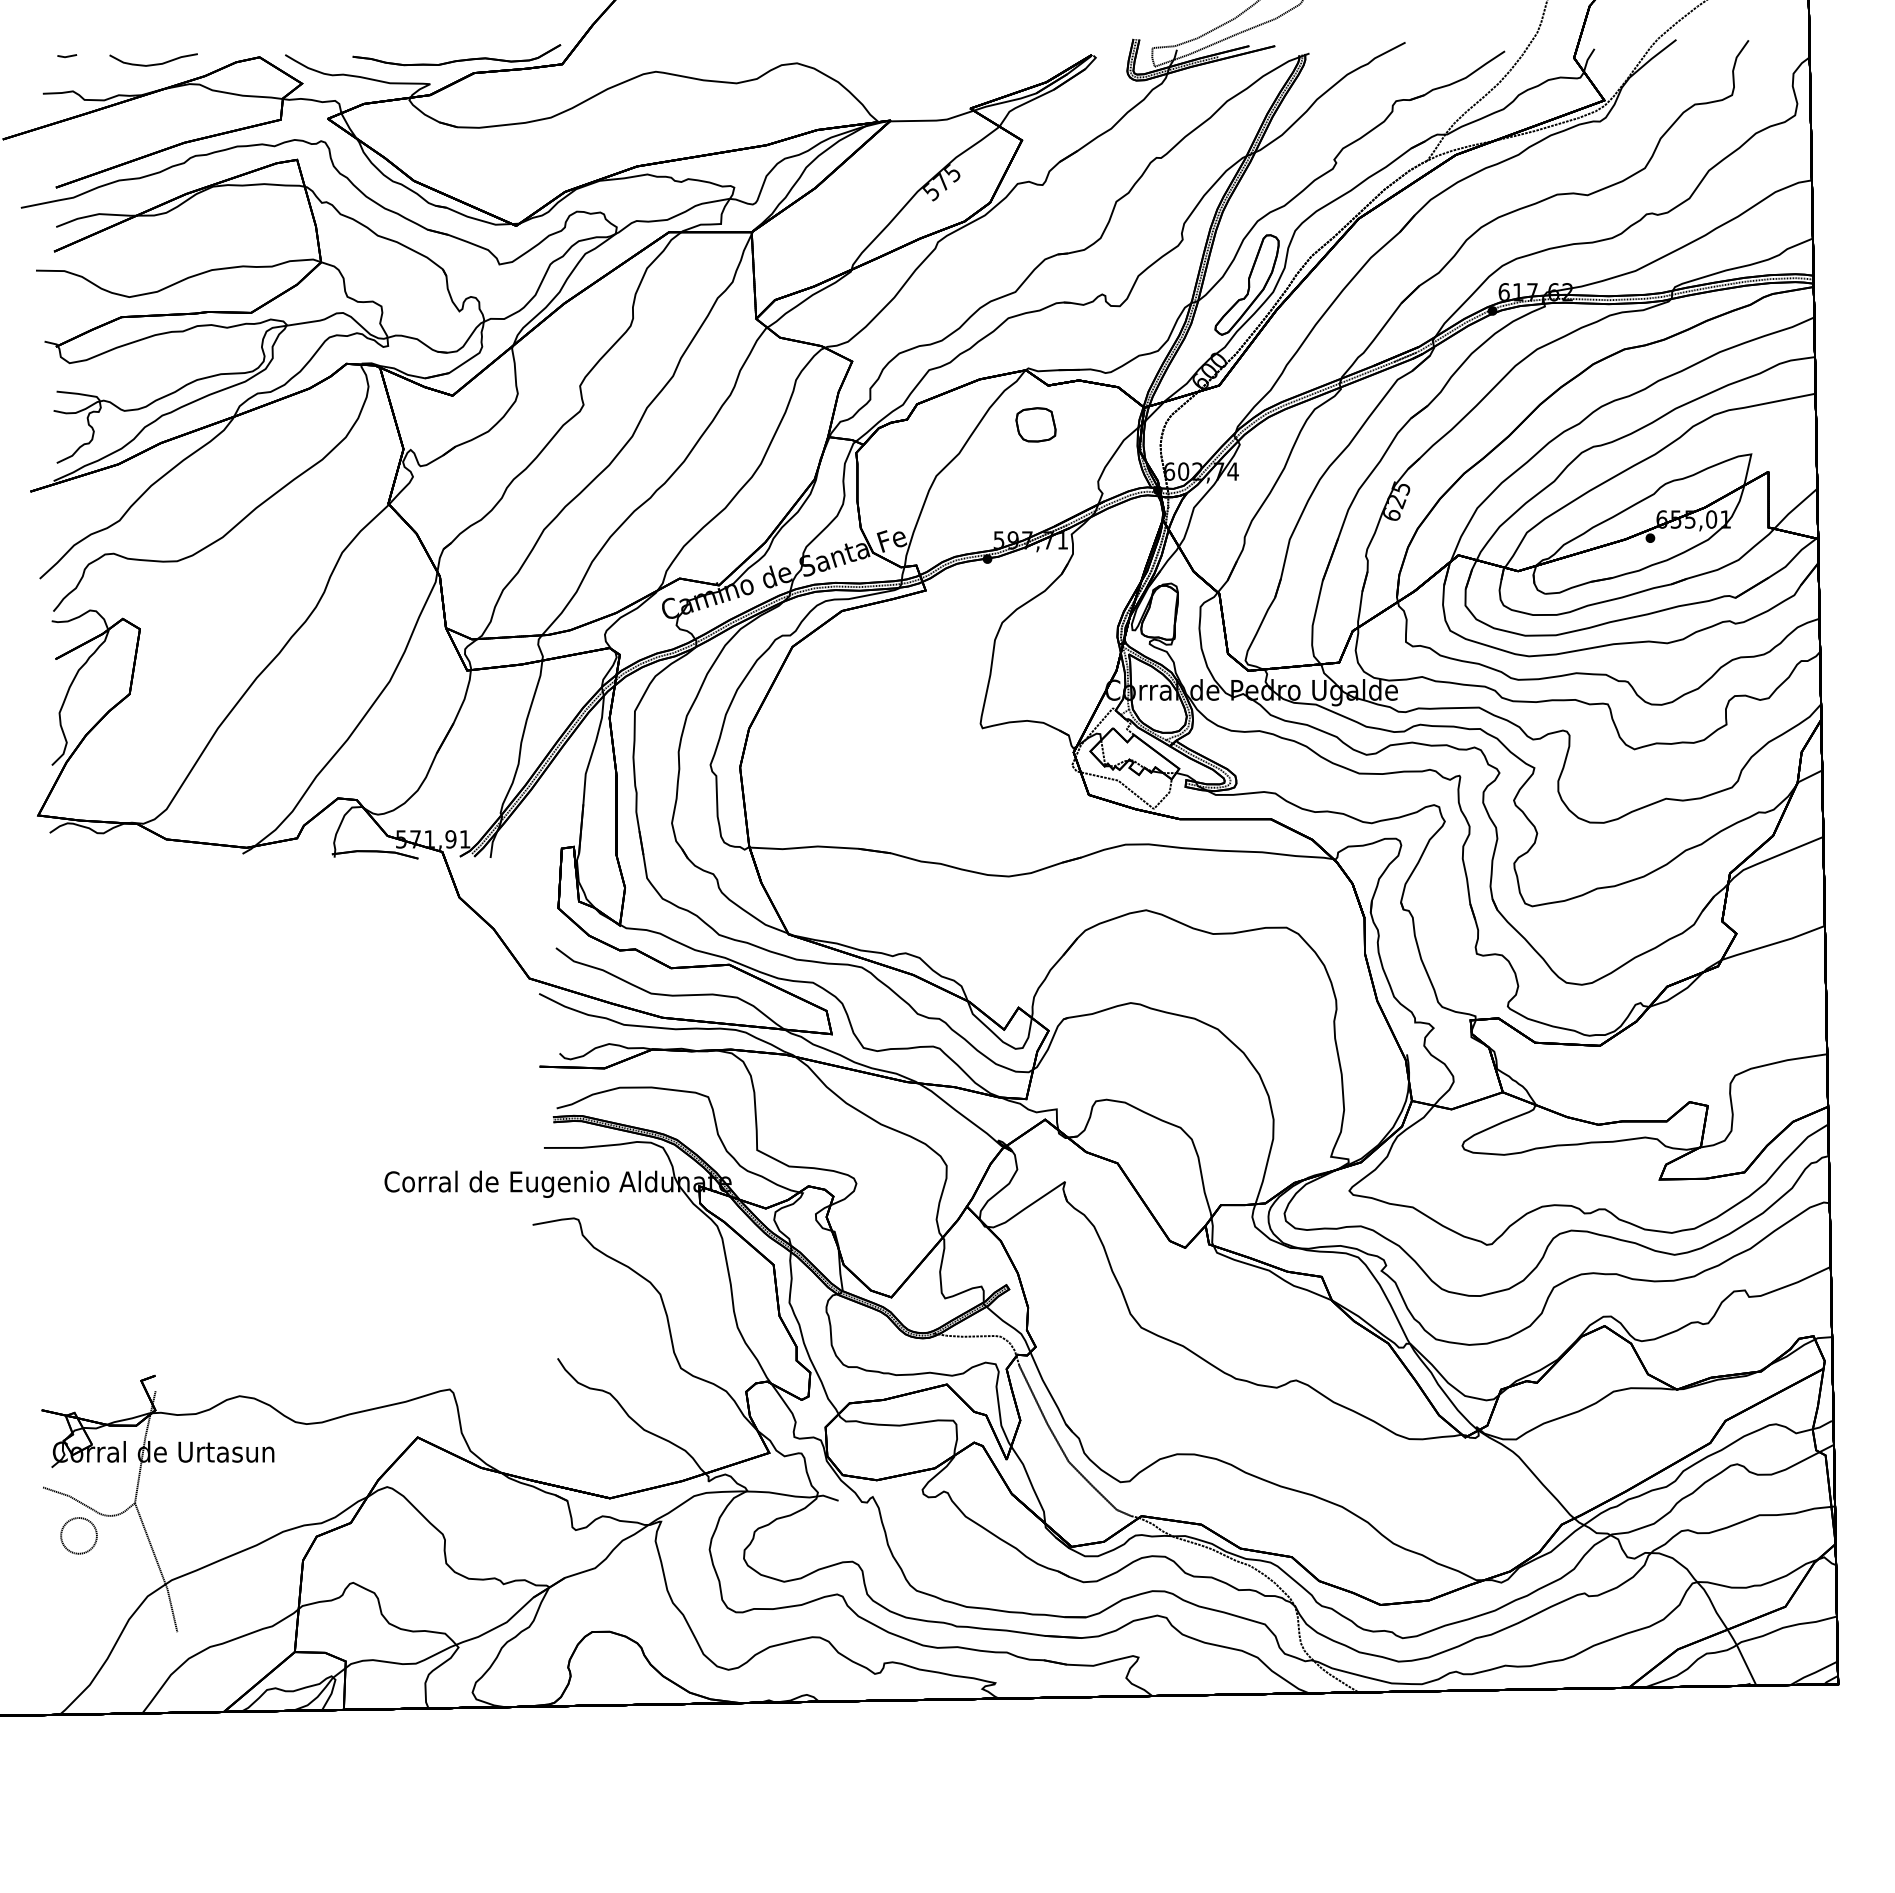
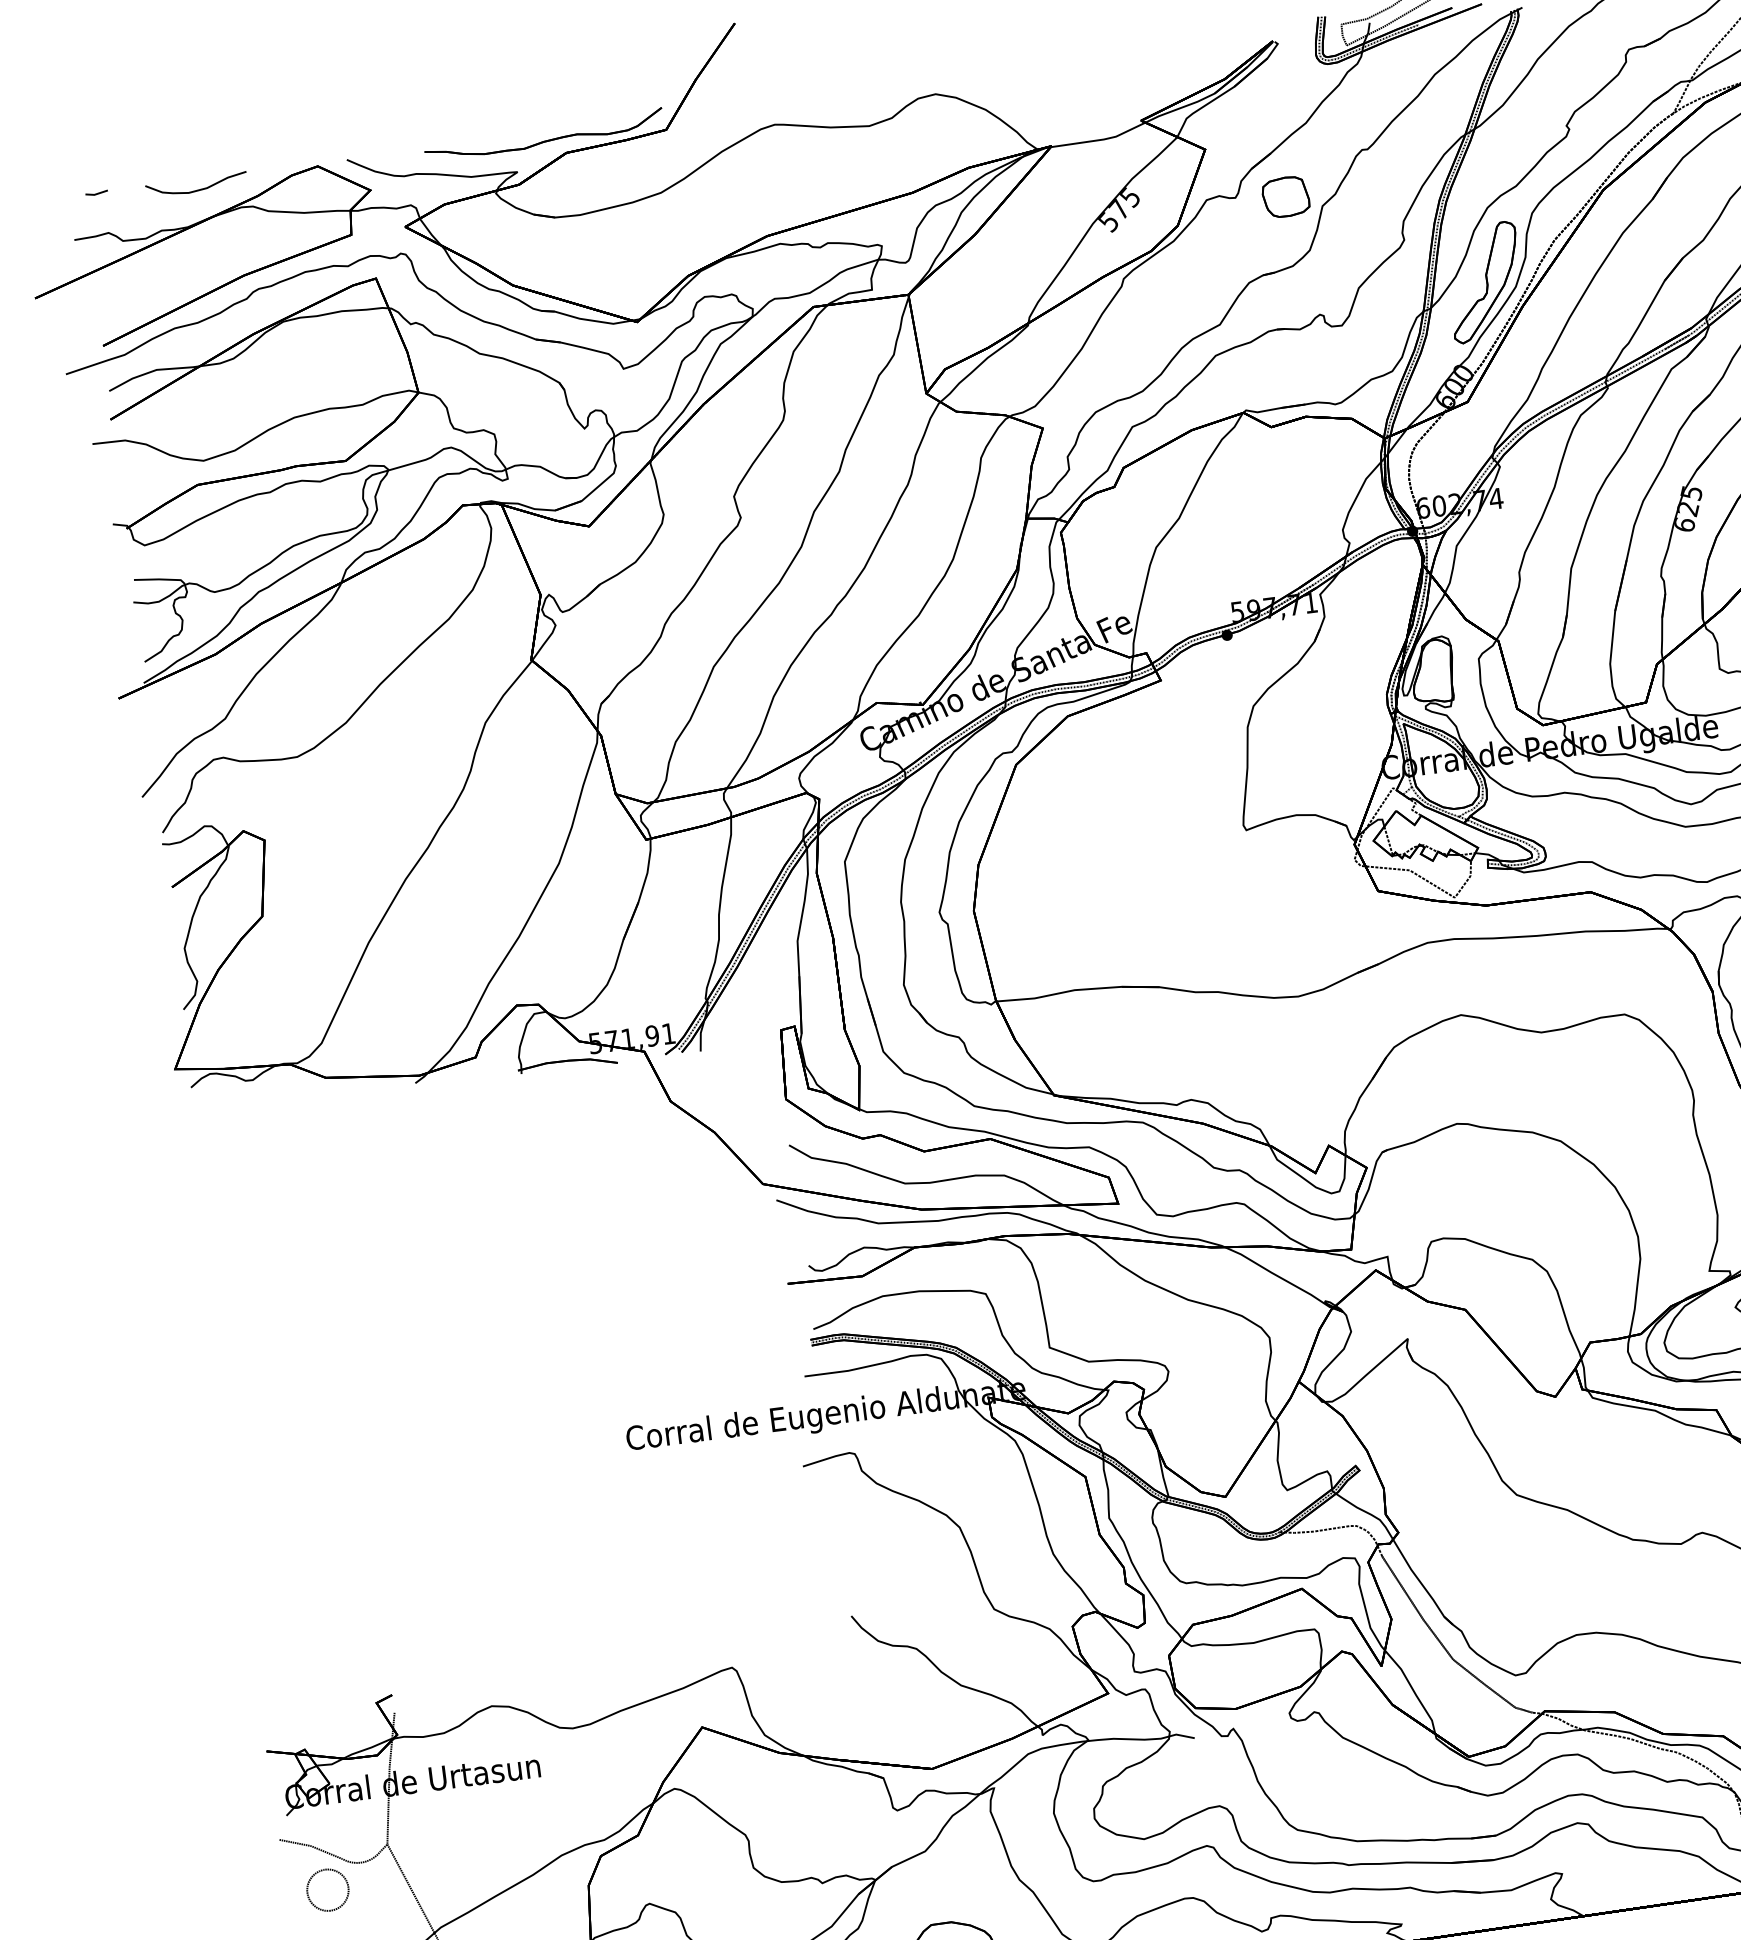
part: (1035, 424) -> (1285, 196), moved

